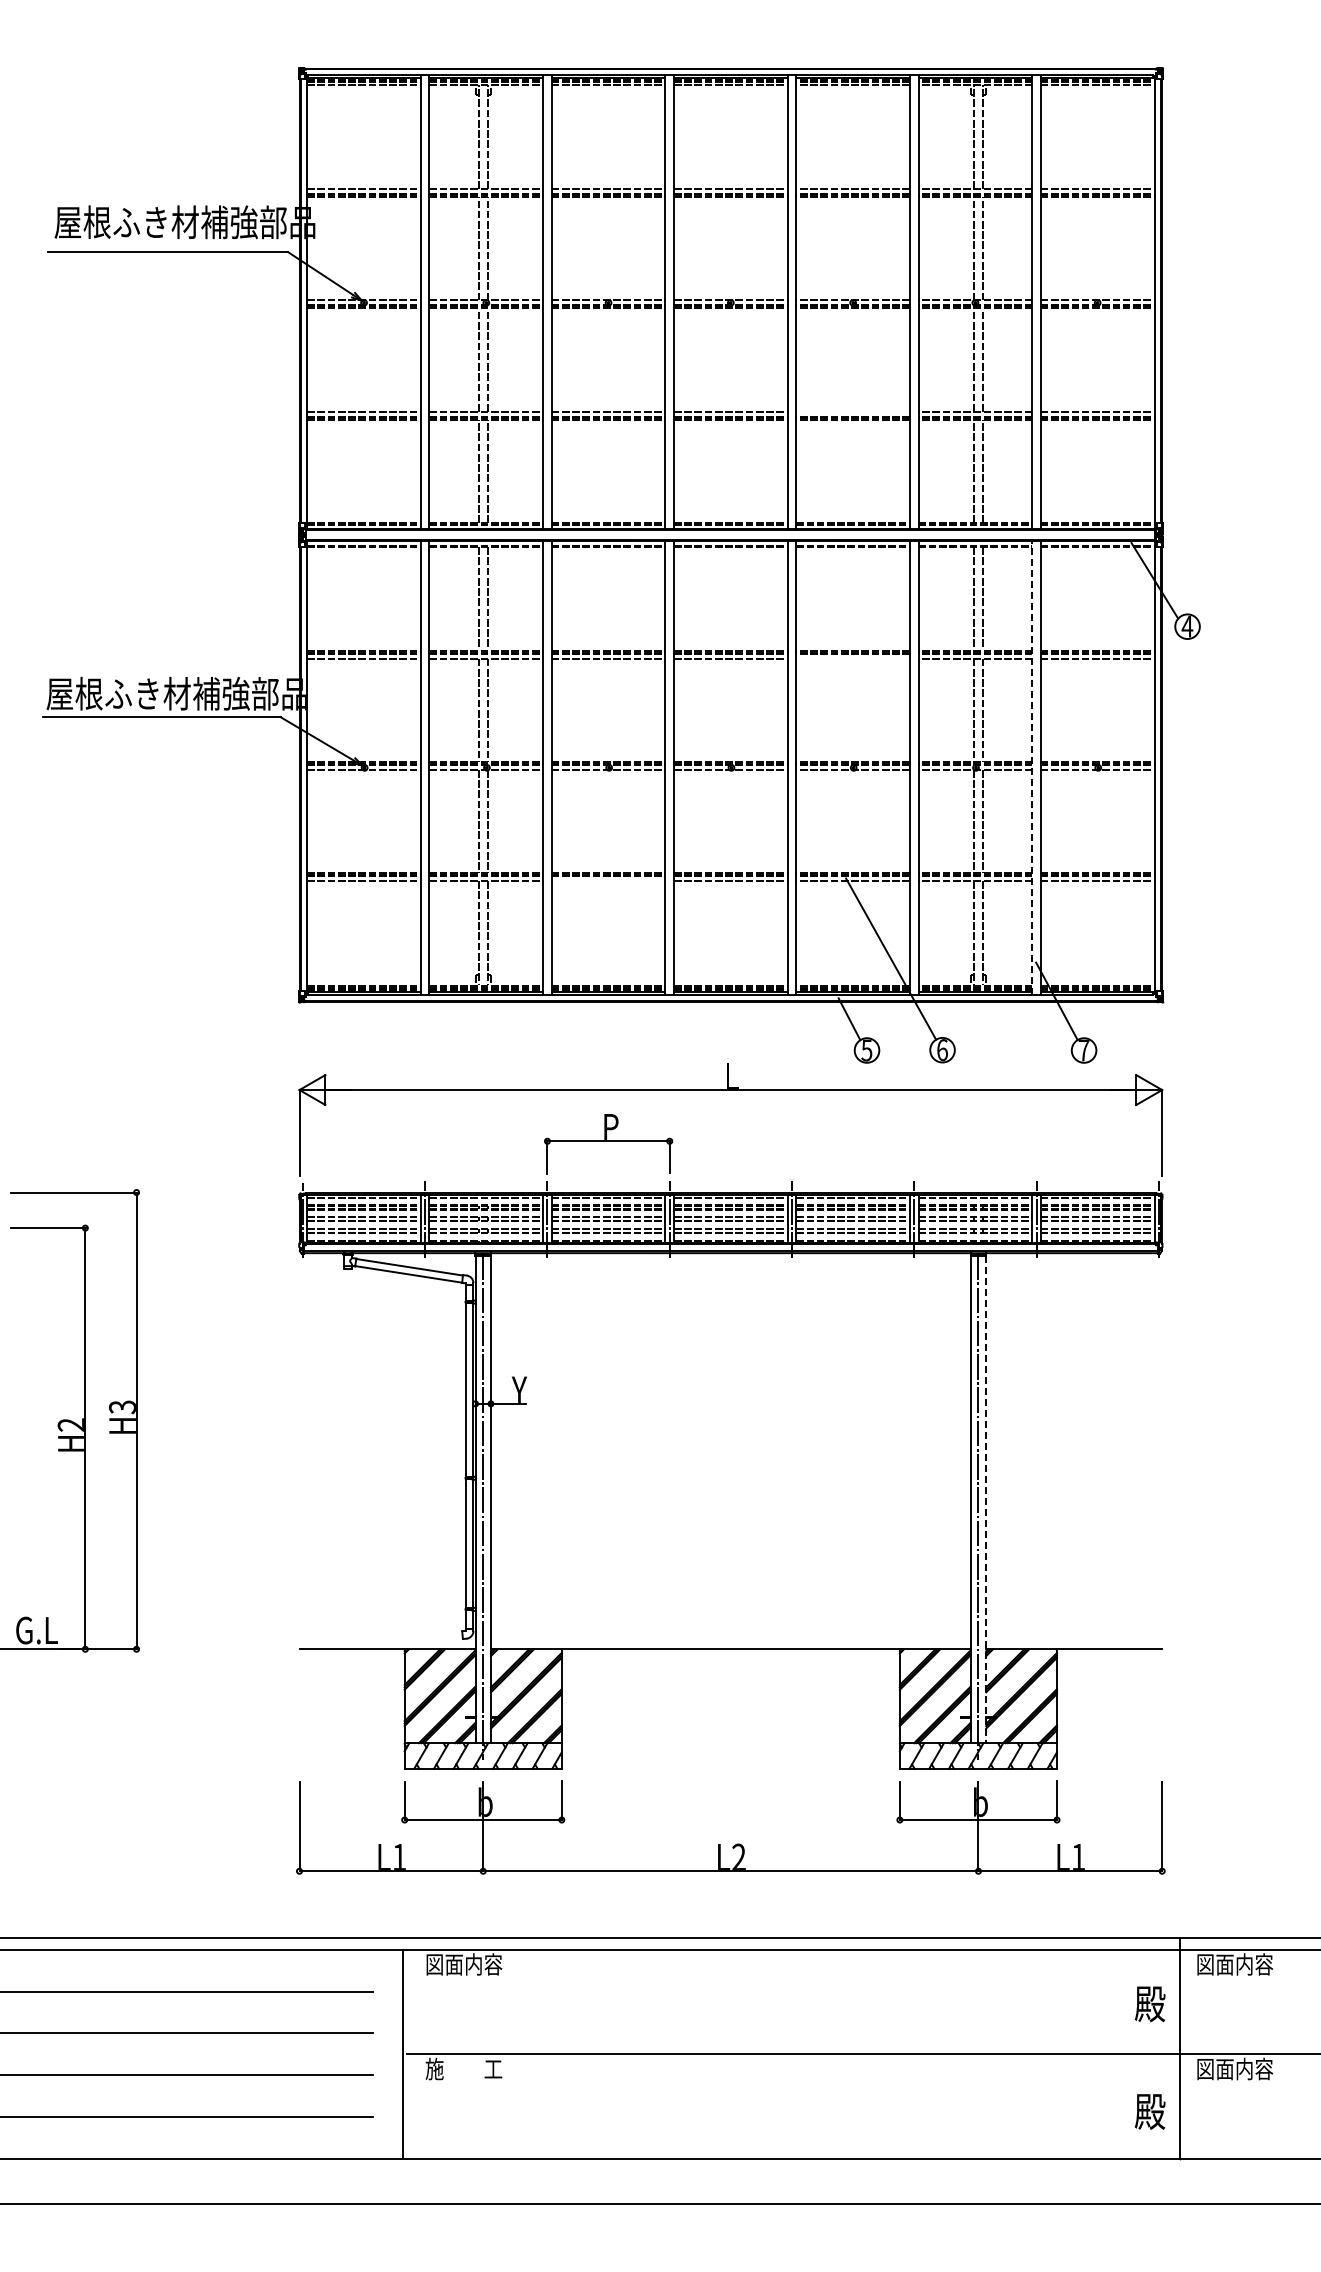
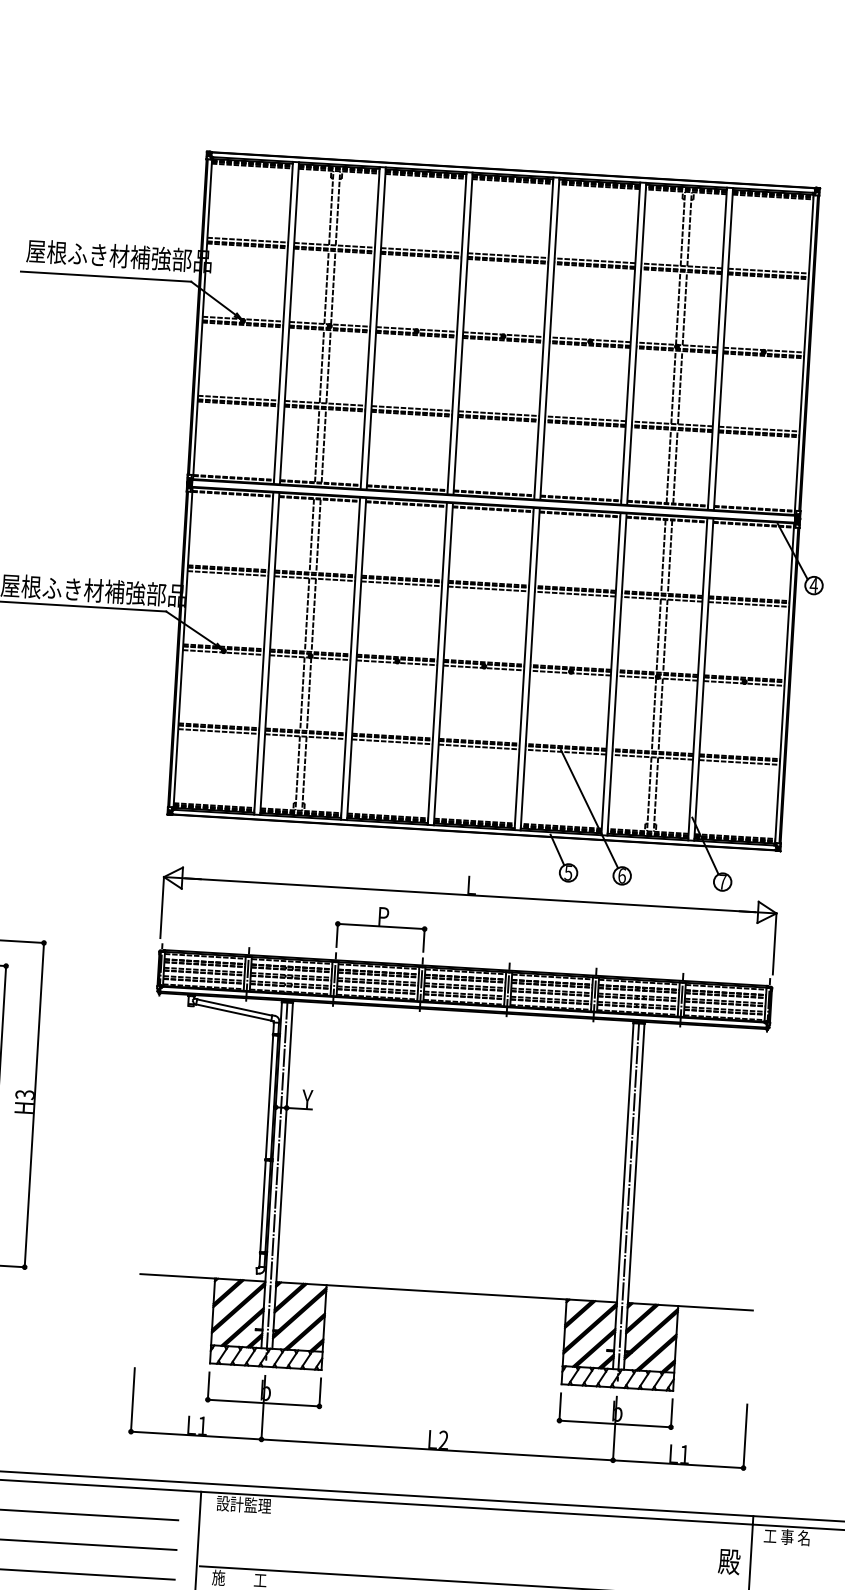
line: (852, 411) -> (585, 418), added
line: (852, 658) -> (574, 594), added
line: (1032, 767) -> (697, 679), dashed -> solid
line: (608, 881) -> (392, 742), added
line: (986, 1499) -> (634, 1196), dashed -> solid
text: (463, 1964) -> (243, 1504), 図面内容 -> 設計監理
text: (1234, 1964) -> (790, 1537), 図面内容 -> 工 事 名

